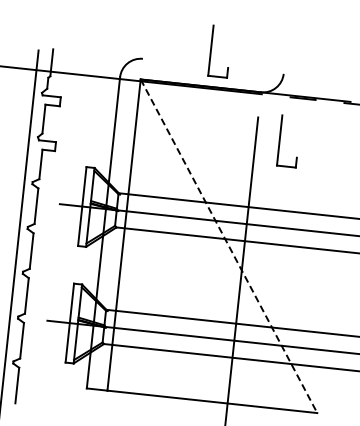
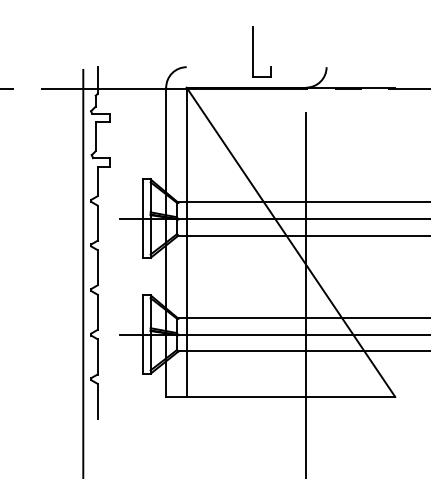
part: (280, 140) -> (330, 132), removed
line: (228, 246) -> (290, 242), dashed -> solid

